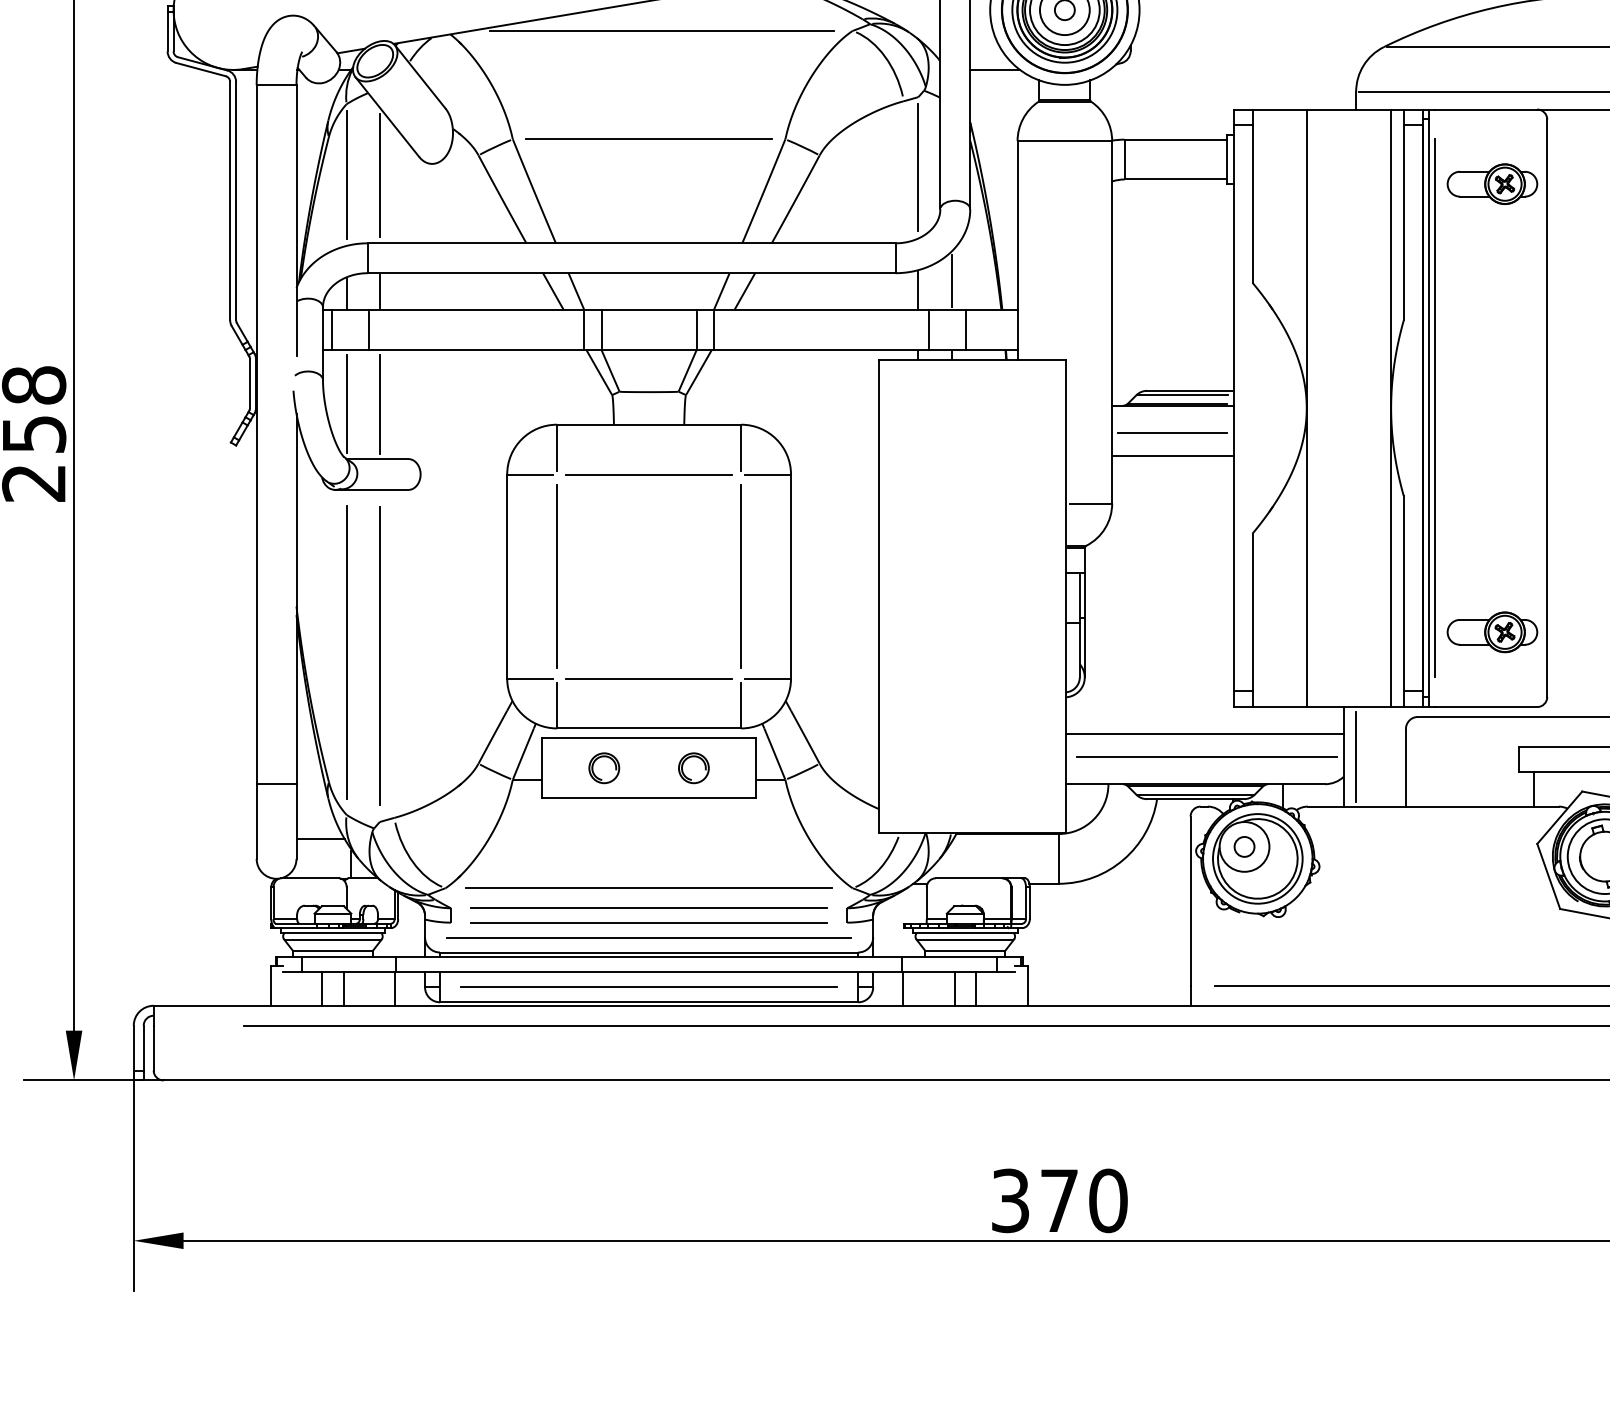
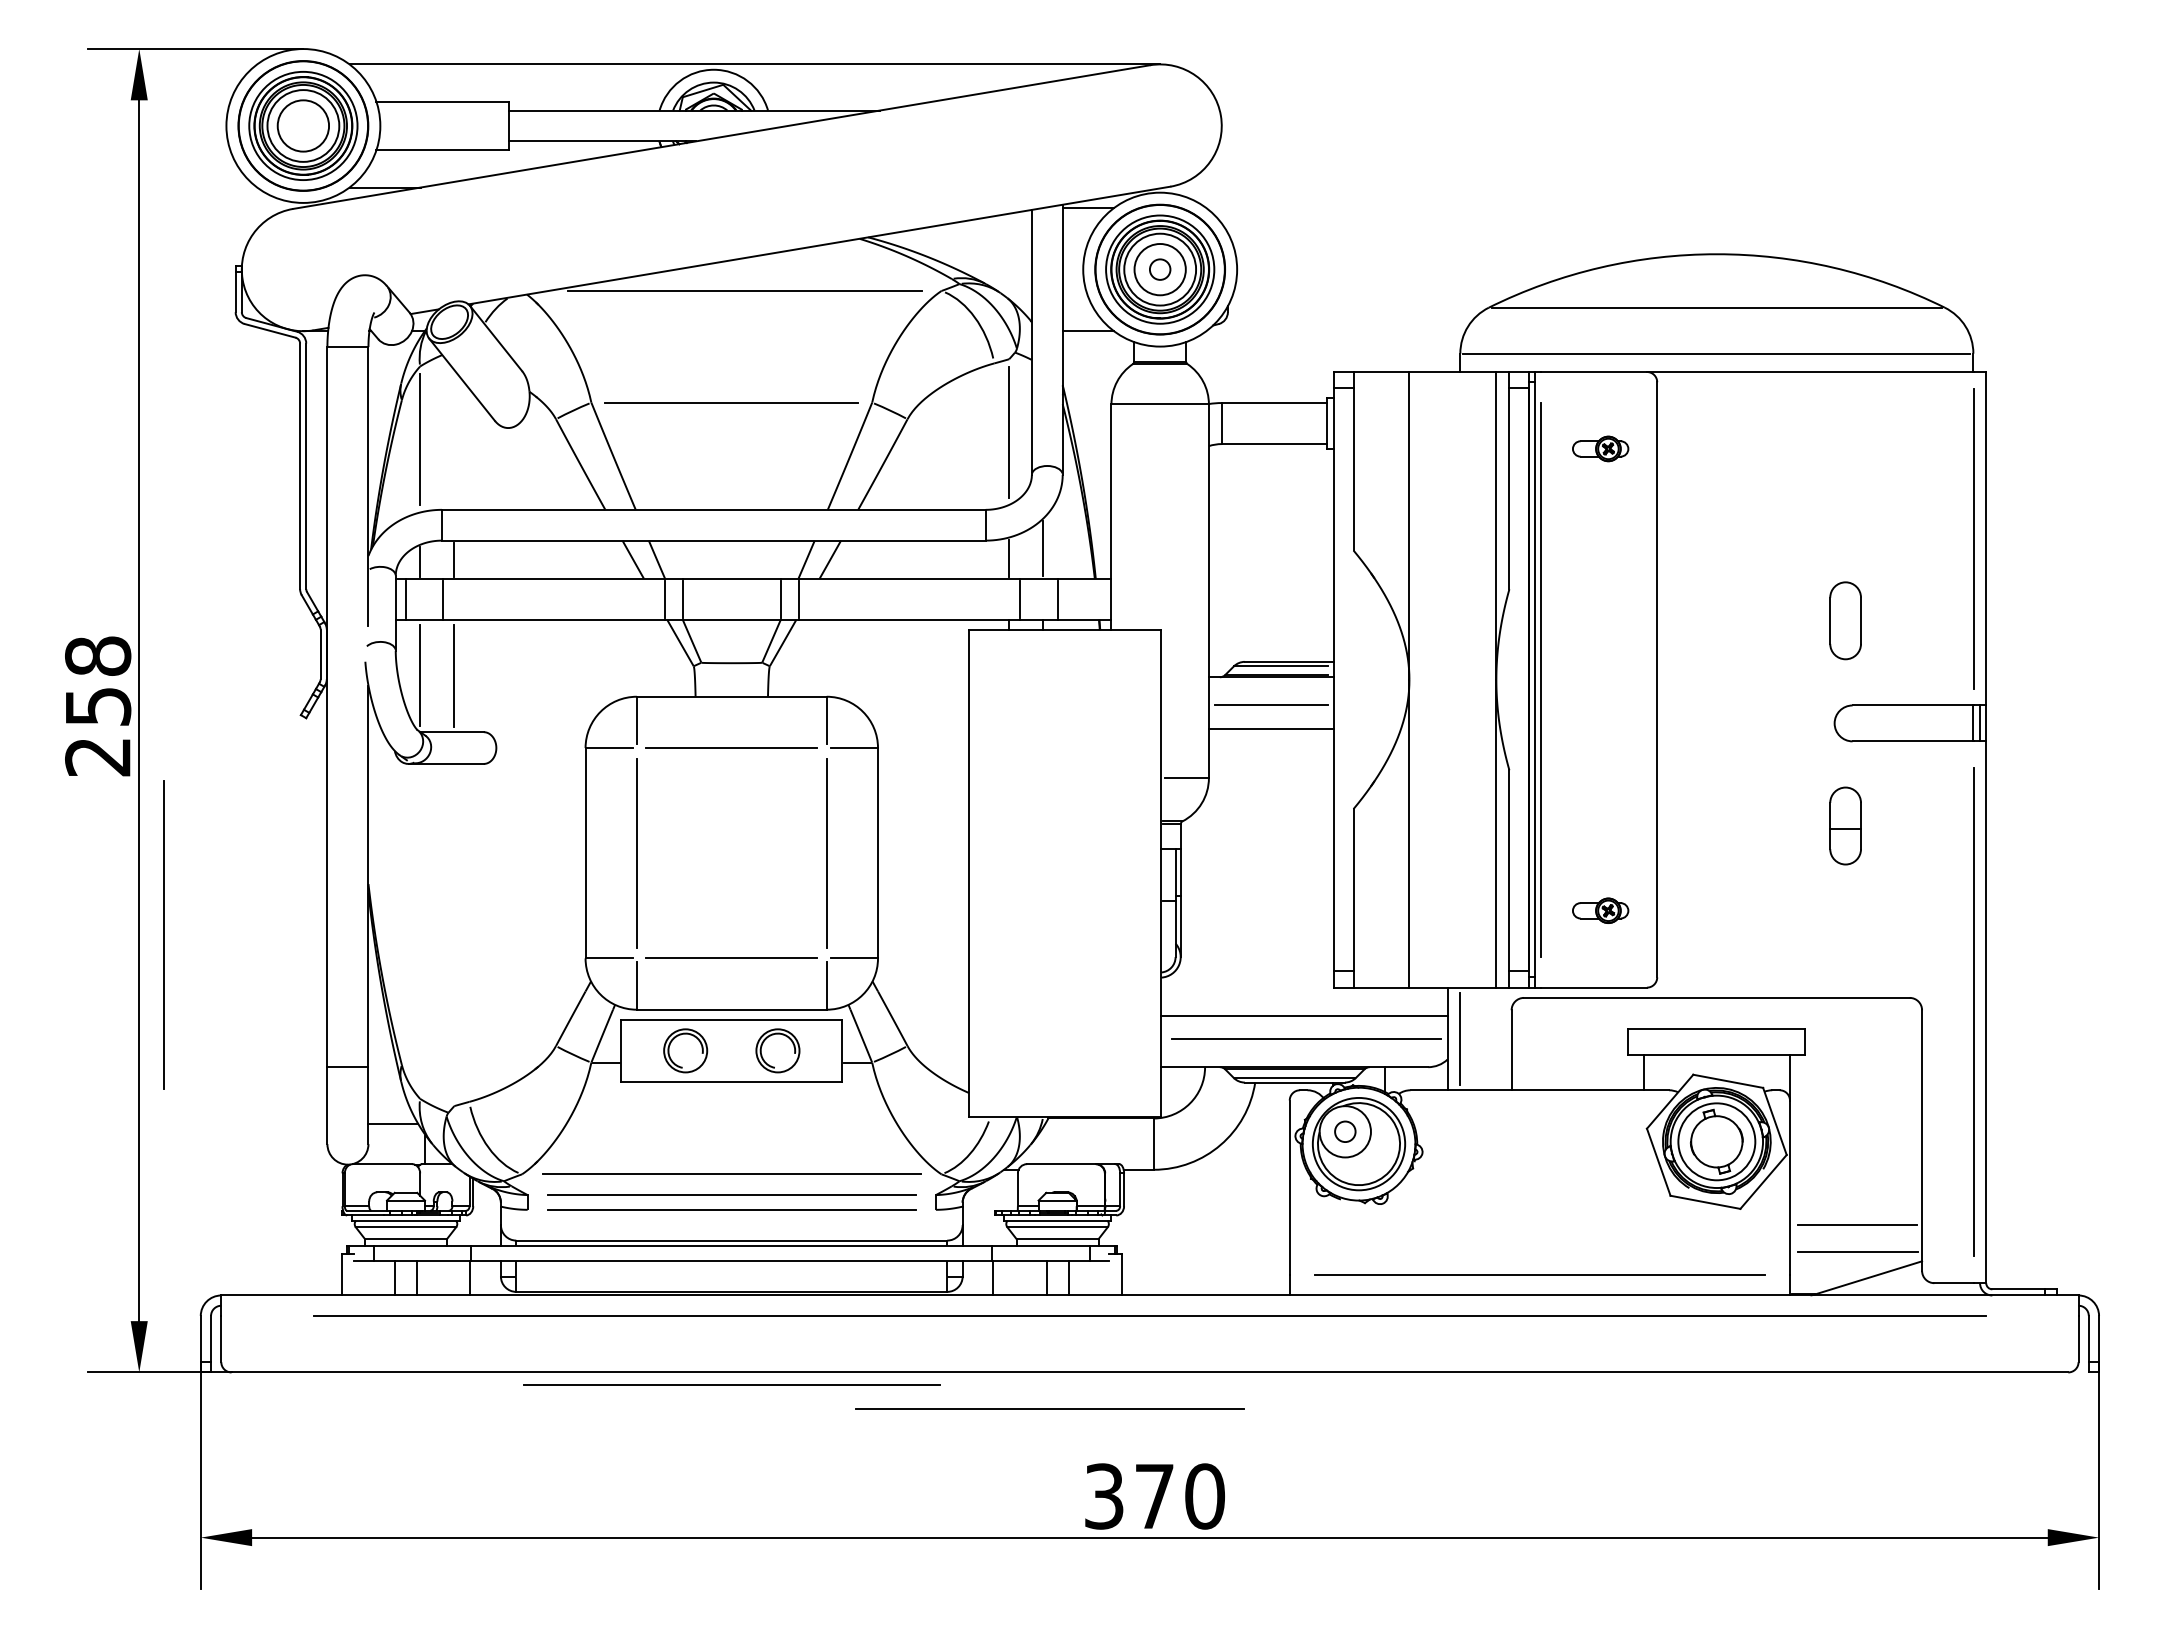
line: (379, 175) -> (454, 439), removed
part: (1492, 183) -> (1600, 448), size x0.6
part: (1492, 632) -> (1600, 910), size x0.6
line: (347, 652) -> (420, 931), removed
line: (379, 655) -> (163, 934), moved
part: (604, 768) -> (685, 1050), size x1.4
part: (693, 768) -> (777, 1050), size x1.4
line: (648, 936) -> (731, 1384), moved
line: (648, 987) -> (1049, 1408), moved

